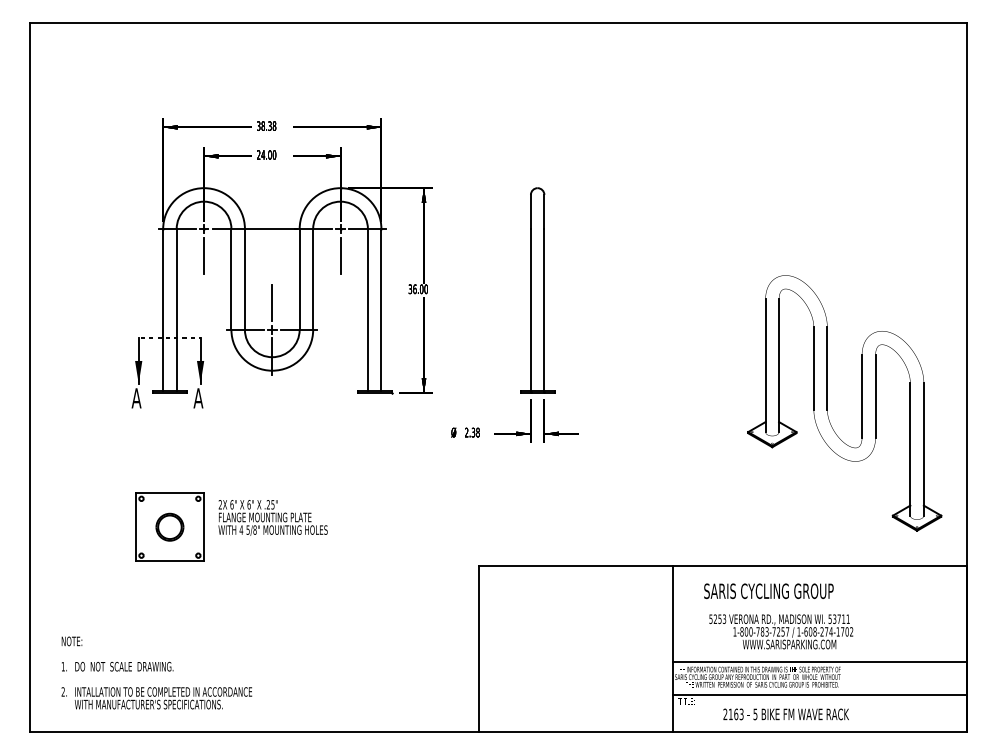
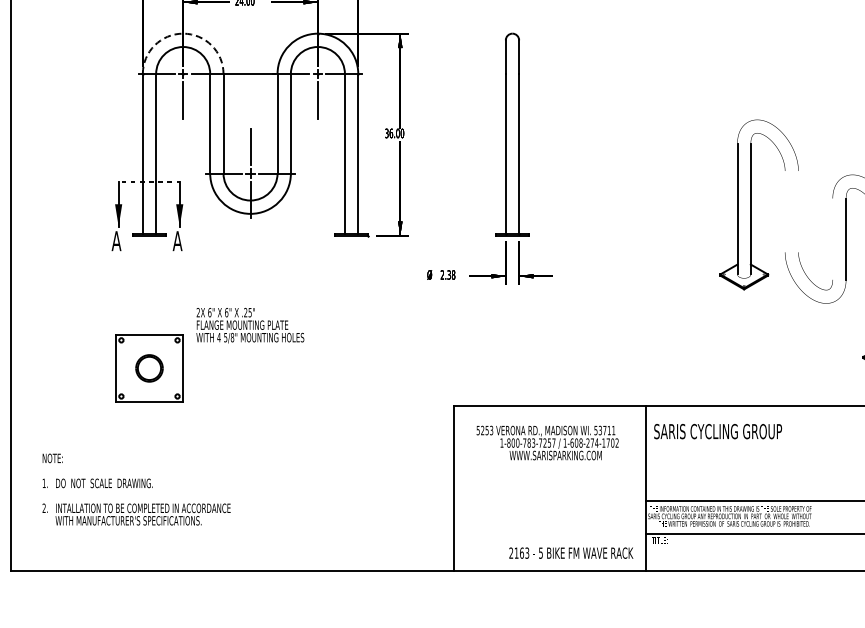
arc: (204, 188) -> (183, 33), solid -> dashed
line: (813, 368) -> (784, 211), removed
line: (827, 368) -> (798, 211), removed
line: (862, 396) -> (833, 239), removed
text: (272, 517) -> (249, 325), moved
text: (768, 591) -> (717, 431), moved
text: (781, 631) -> (547, 442), moved
text: (156, 672) -> (136, 489), moved
text: (785, 714) -> (570, 553), moved

